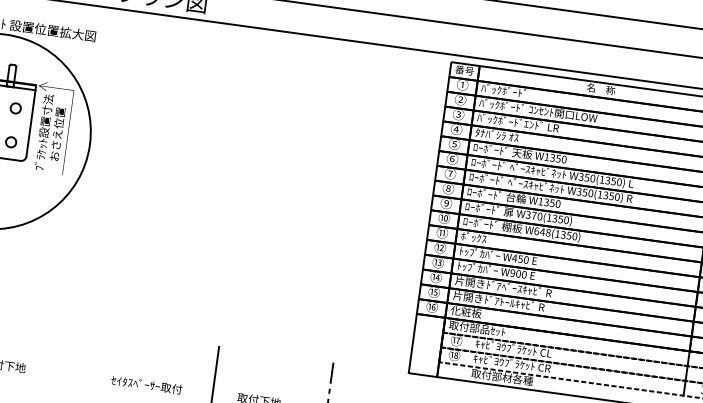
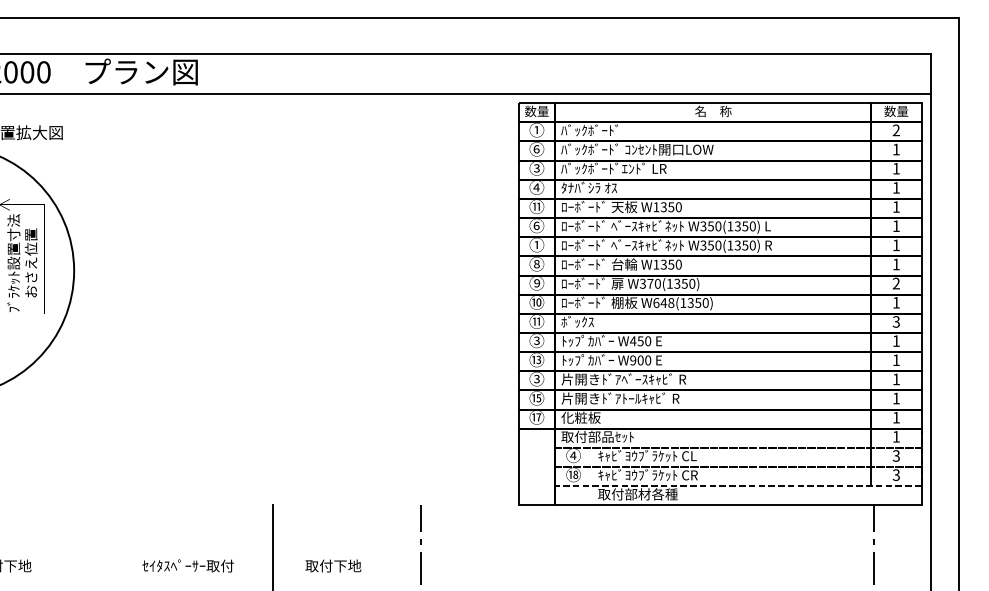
text: (464, 70) -> (536, 111), 番号 -> 数量
text: (460, 99) -> (536, 149), ② -> ⑥
text: (454, 143) -> (536, 206), ⑤ -> ⑪
text: (450, 173) -> (536, 244), ⑦ -> ①
text: (440, 247) -> (536, 340), ⑫ -> ③
text: (436, 276) -> (536, 378), ⑭ -> ③
text: (433, 307) -> (538, 417), ⑯ -> ⑰
text: (456, 340) -> (573, 455), ⑰ -> ④

